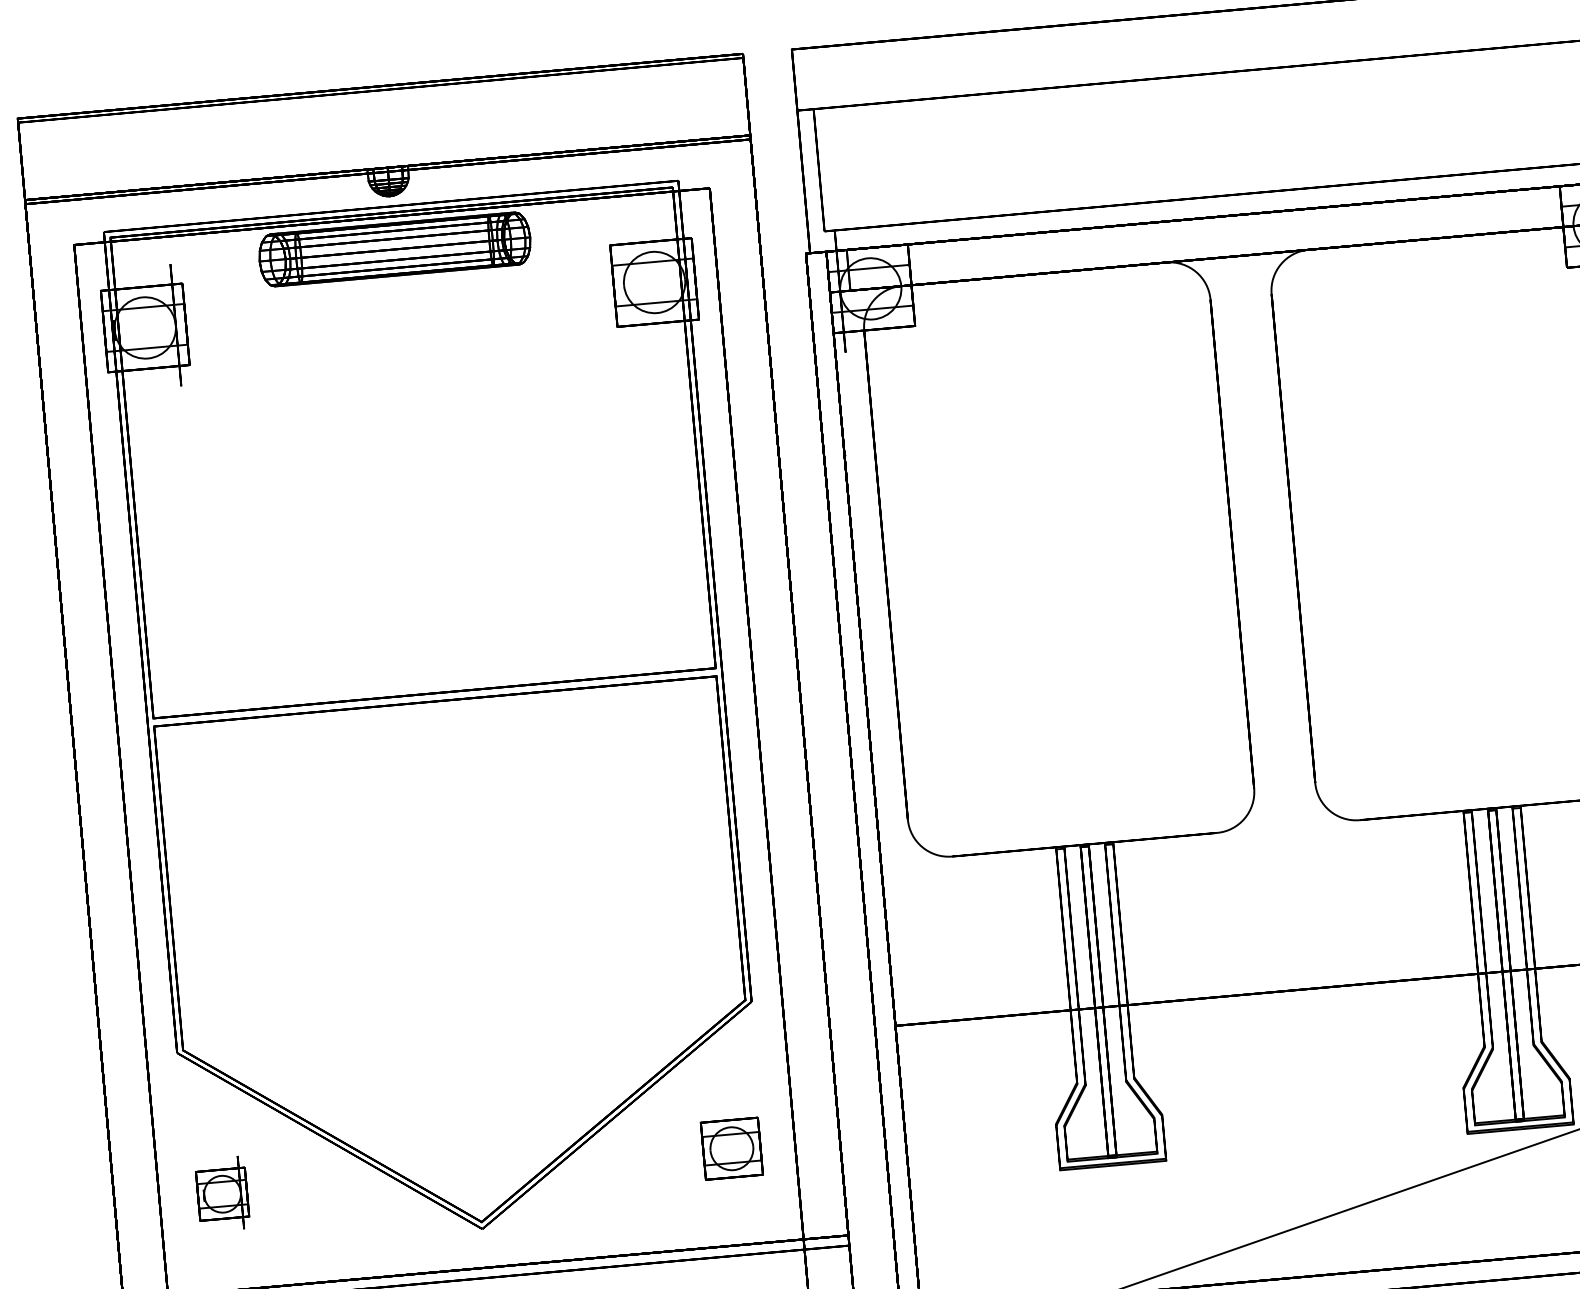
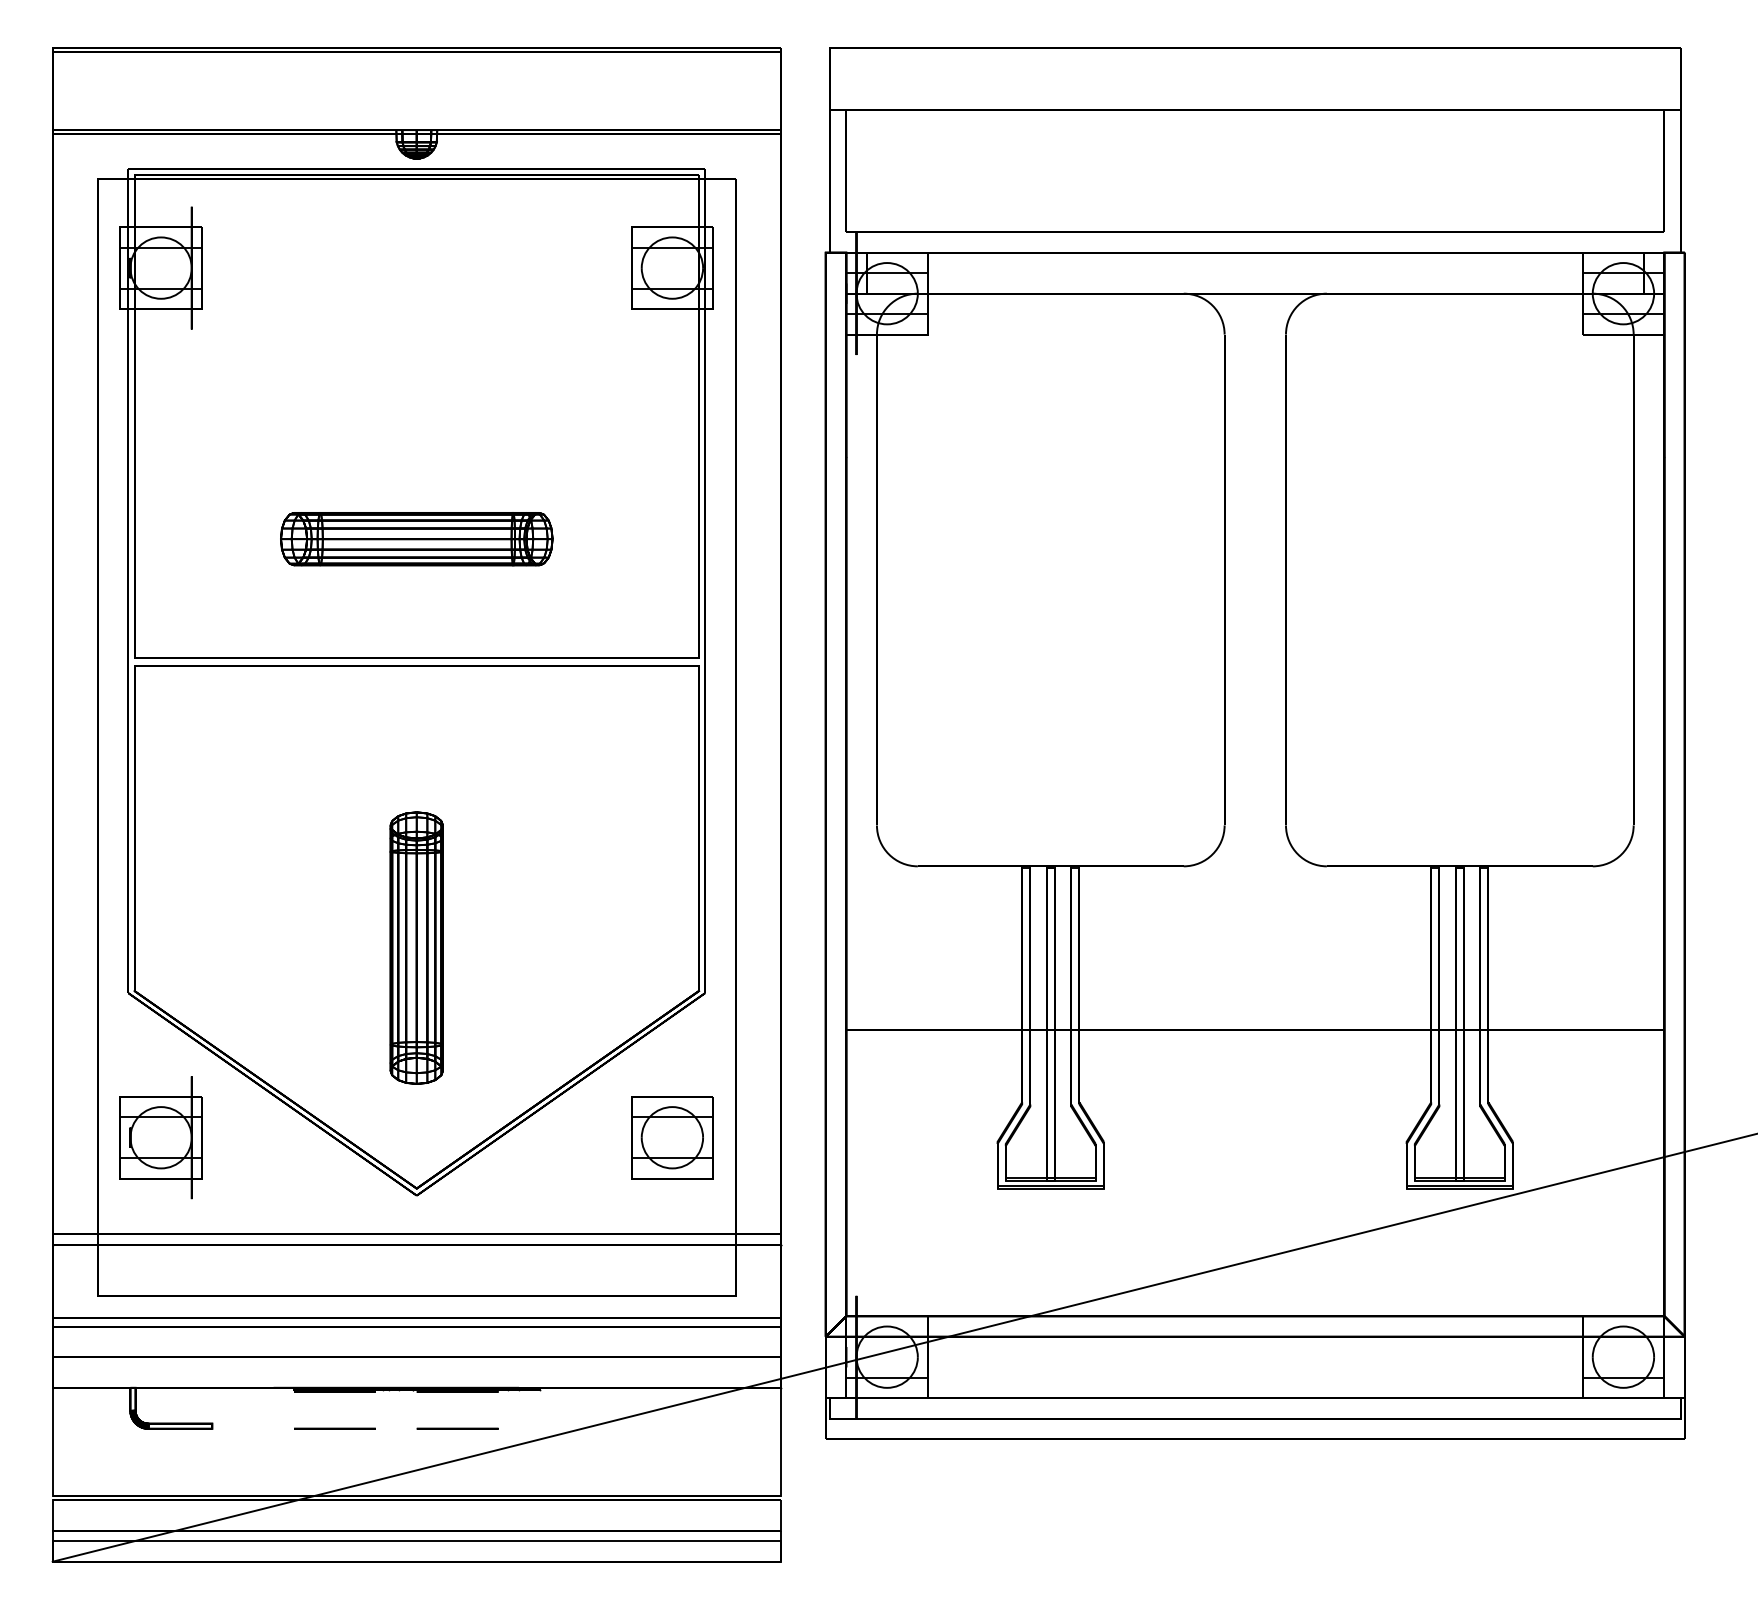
part: (394, 249) -> (416, 539), moved
part: (460, 981) -> (416, 947), added
part: (731, 1148) -> (672, 1137), size x1.43
part: (221, 1193) -> (160, 1137), size x1.67

